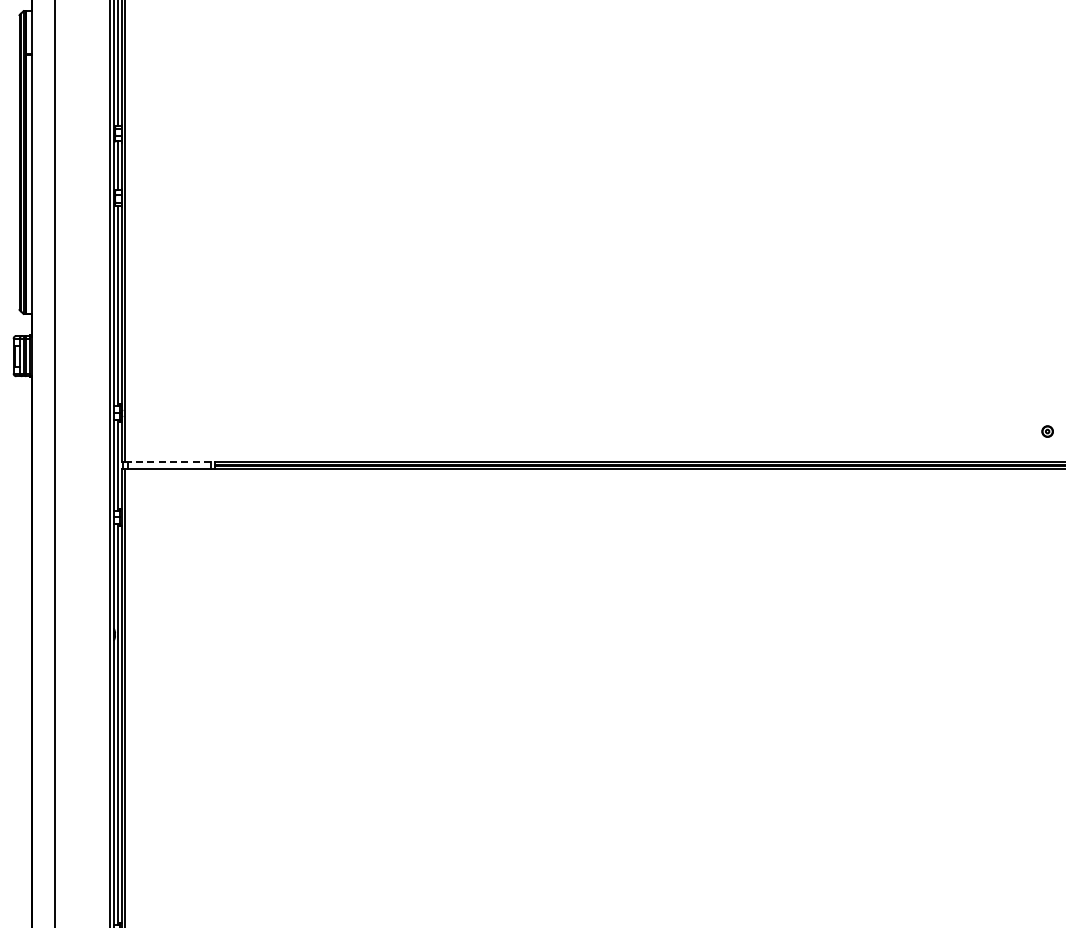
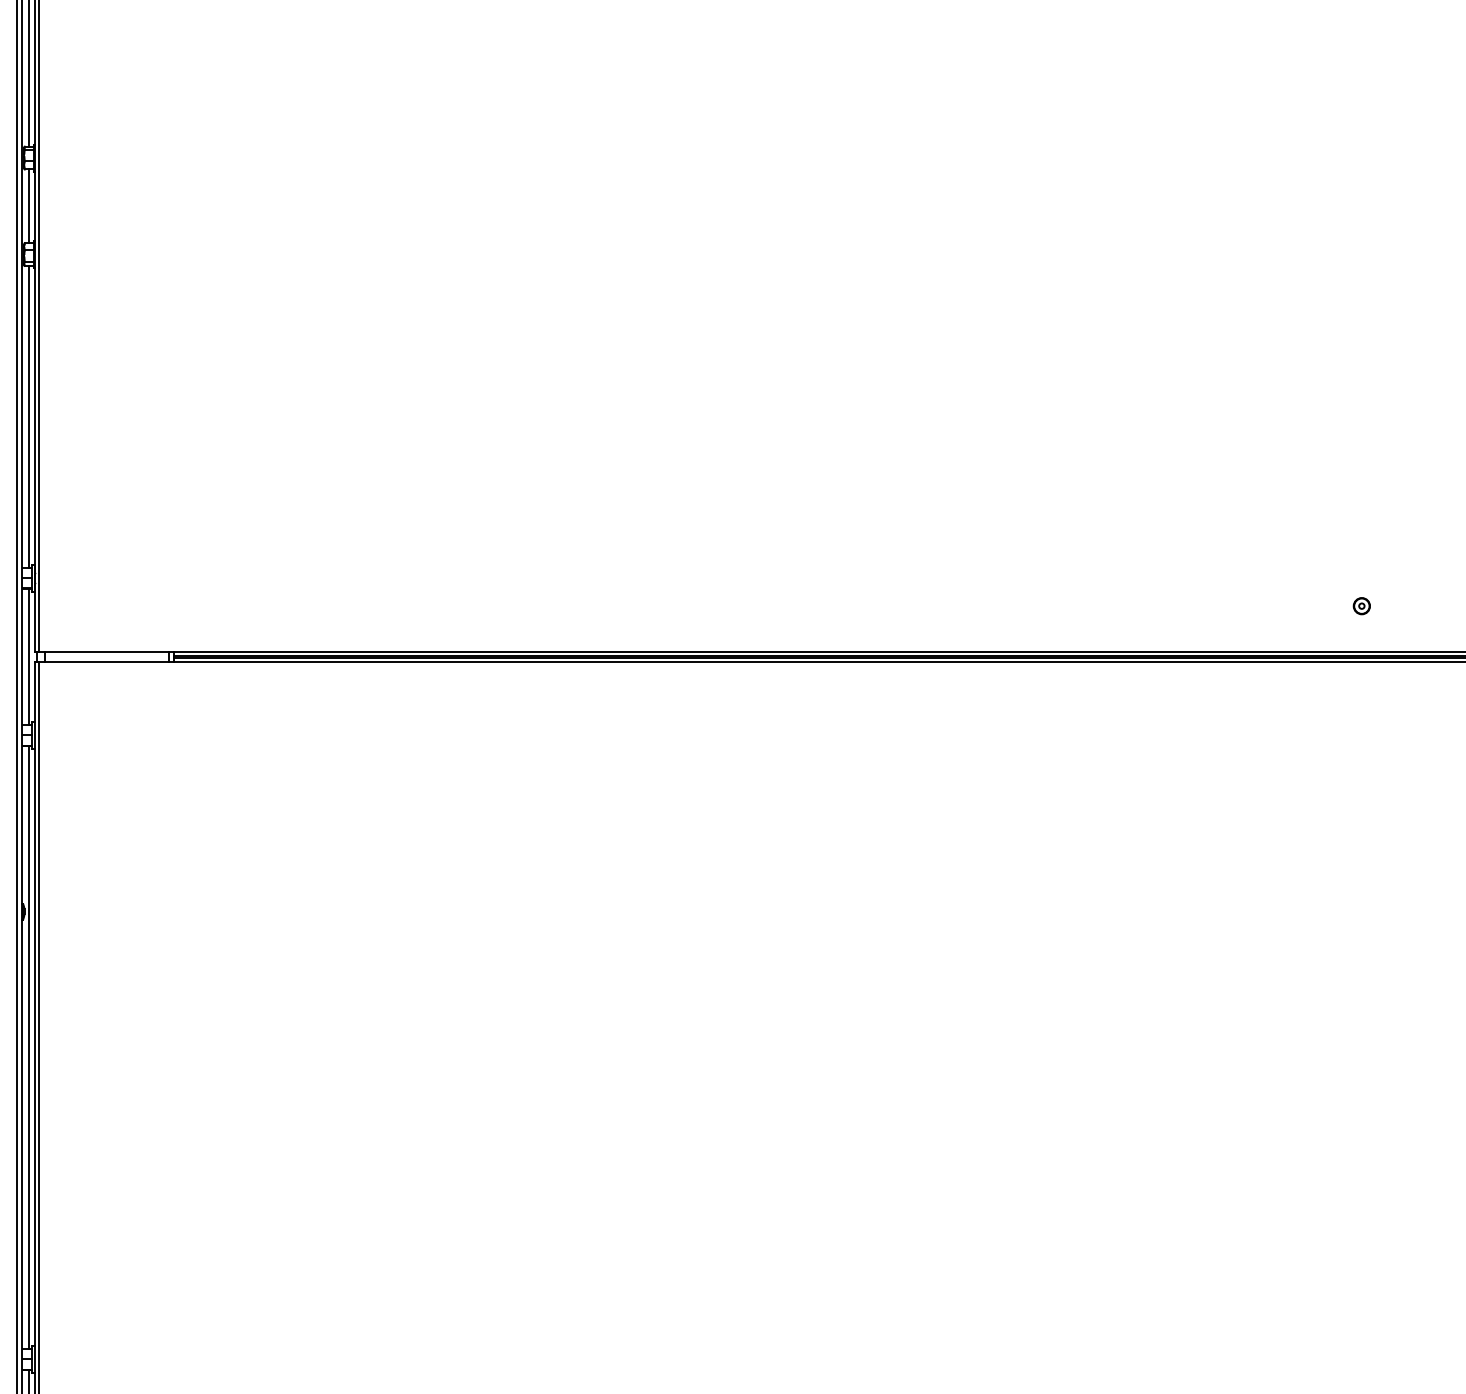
part: (1047, 431) -> (1361, 606), moved
line: (169, 461) -> (106, 651), dashed -> solid

